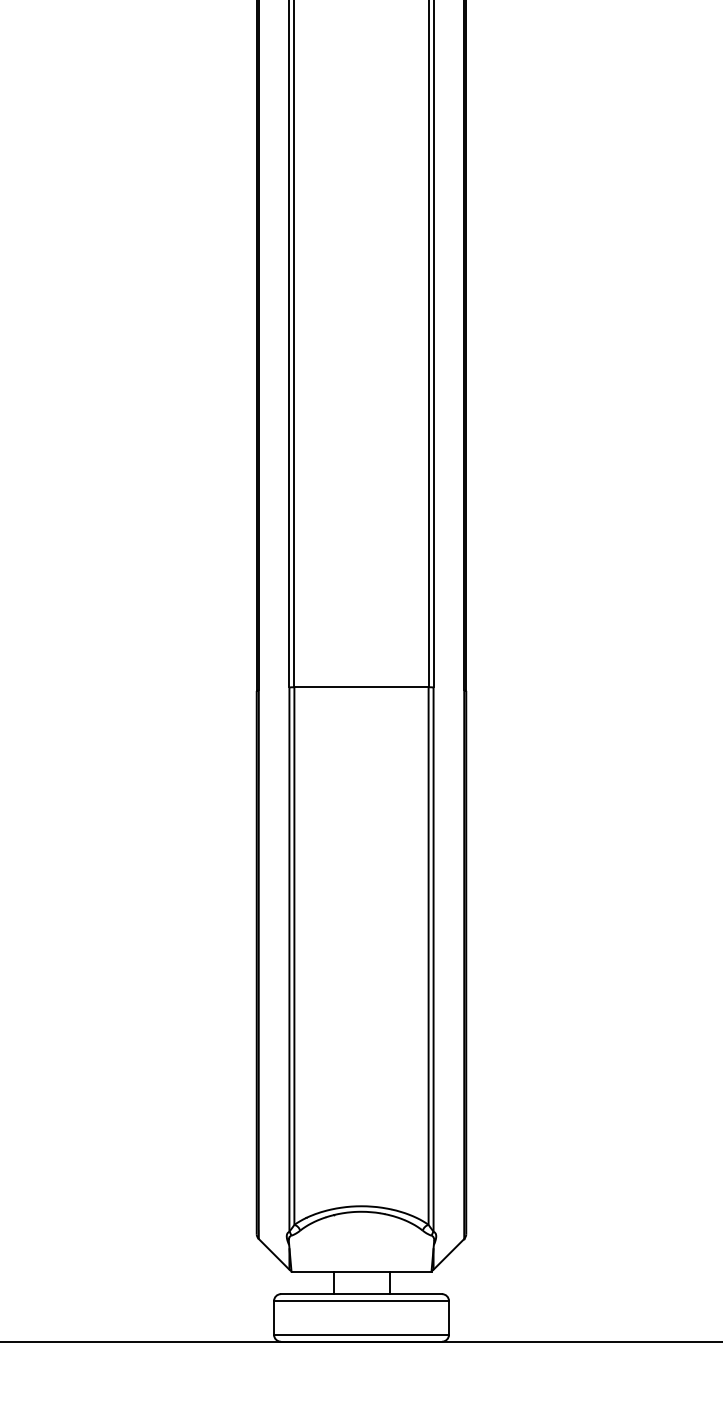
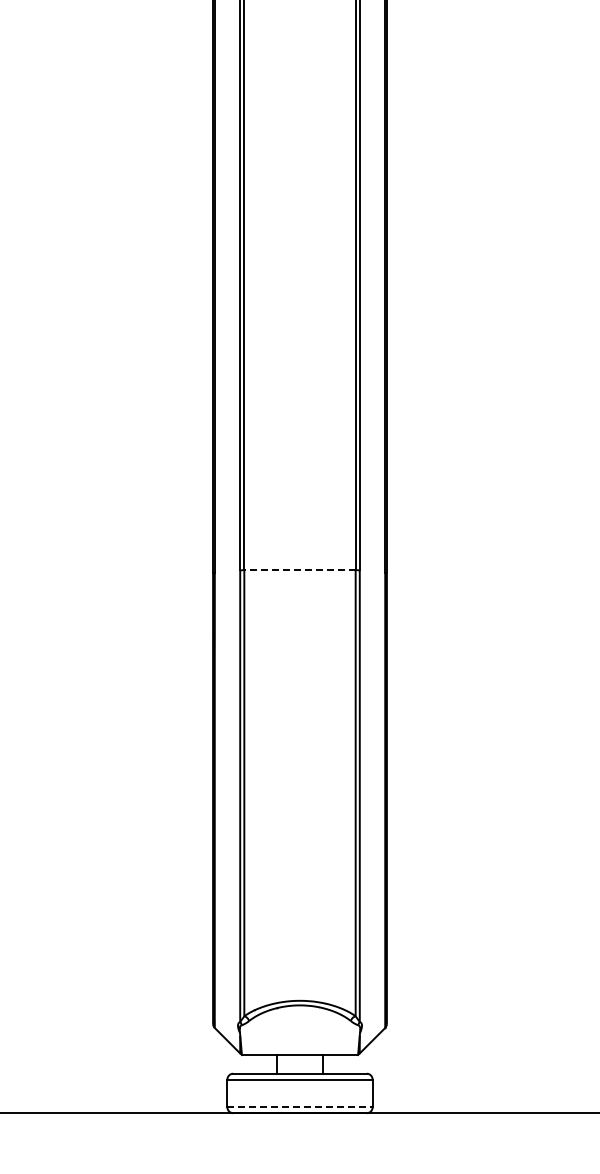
line: (360, 687) -> (299, 570), solid -> dashed
line: (362, 1334) -> (300, 1107), solid -> dashed

